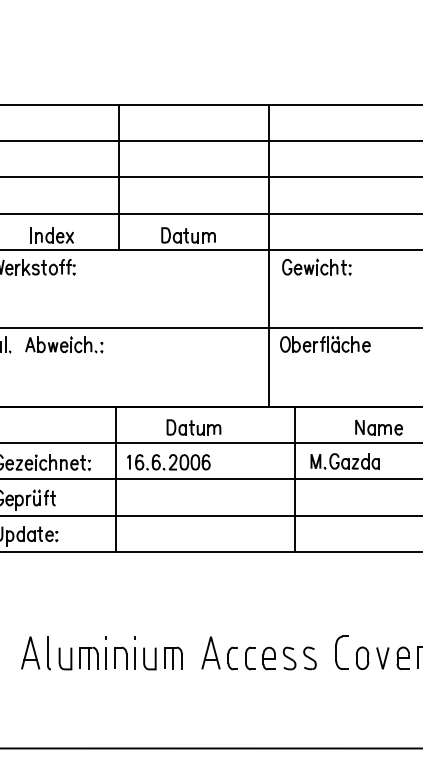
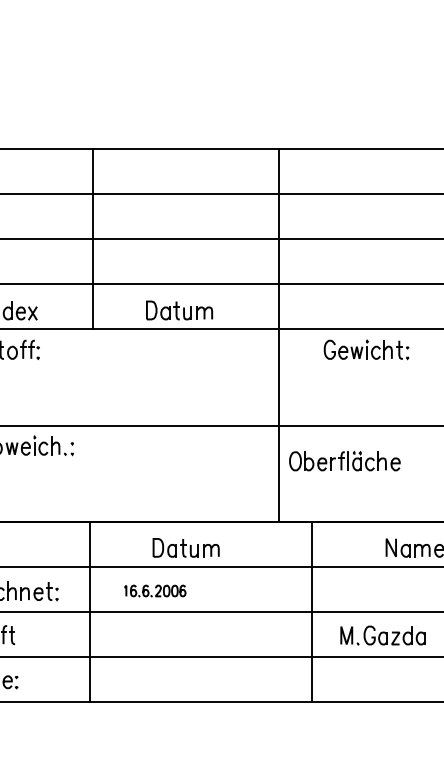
part: (316, 266) -> (366, 348), moved
part: (325, 344) -> (345, 461), moved
part: (344, 461) -> (382, 635), moved
part: (168, 462) -> (154, 591), size x0.6

